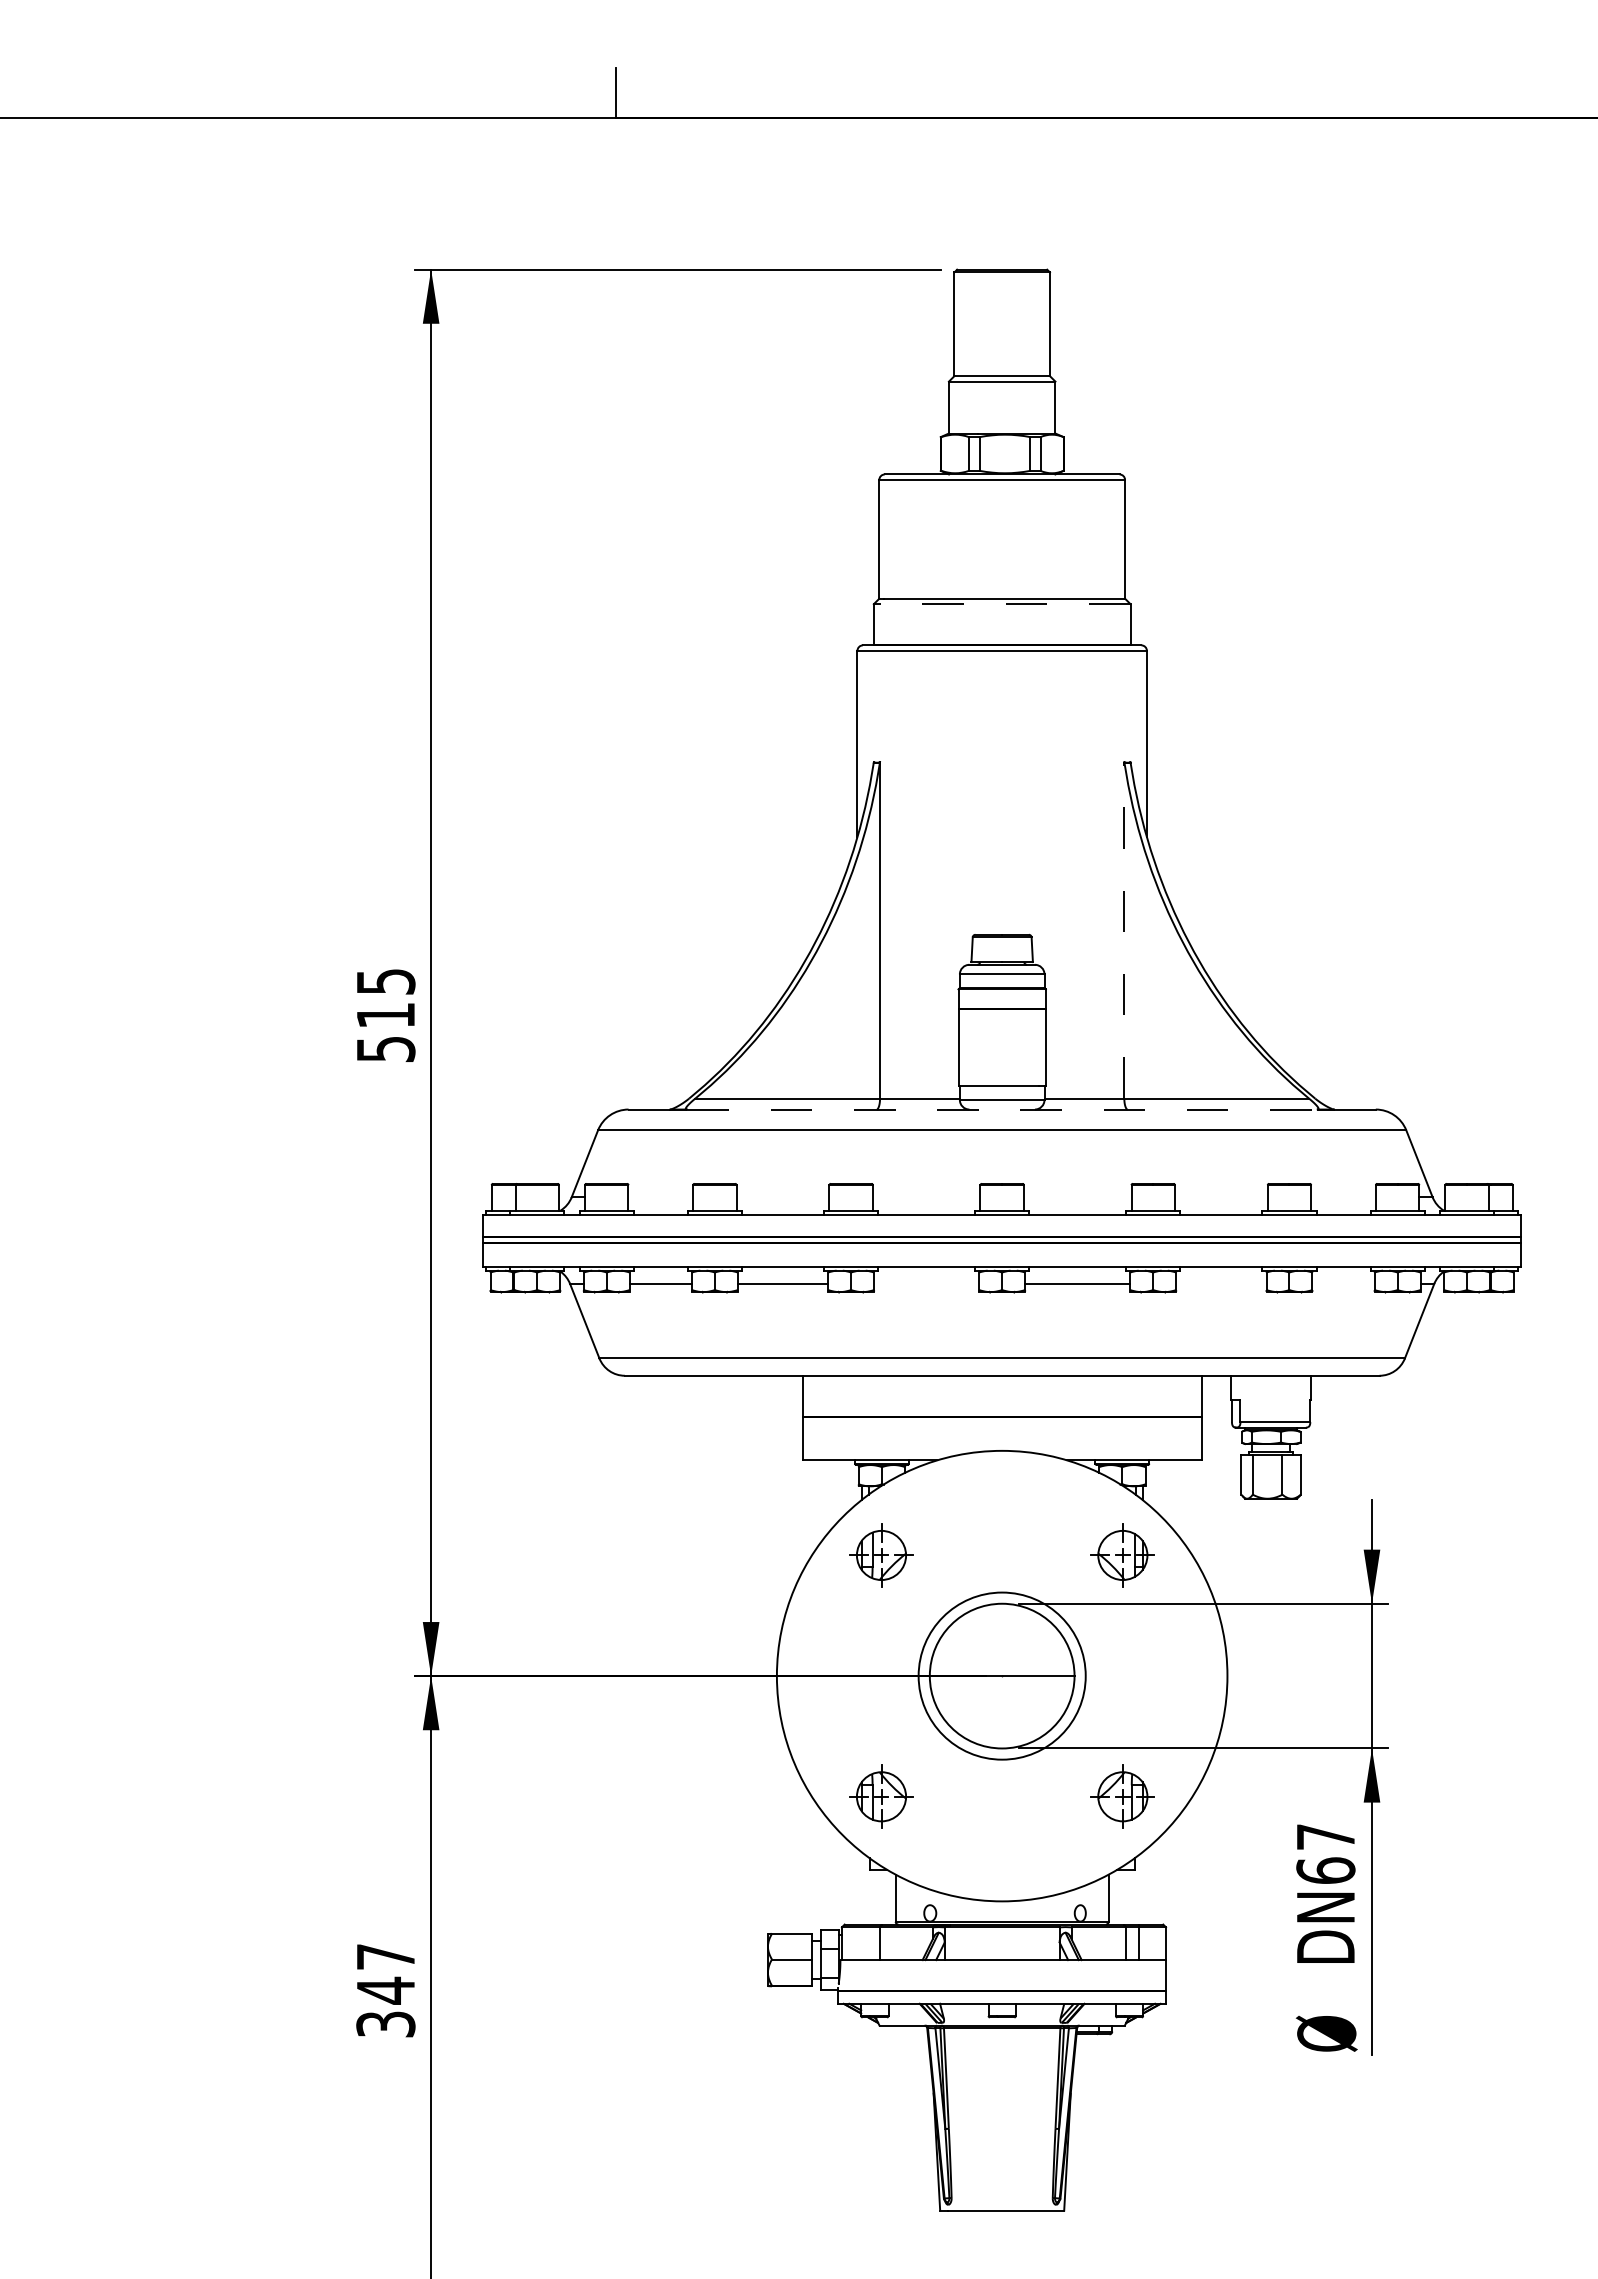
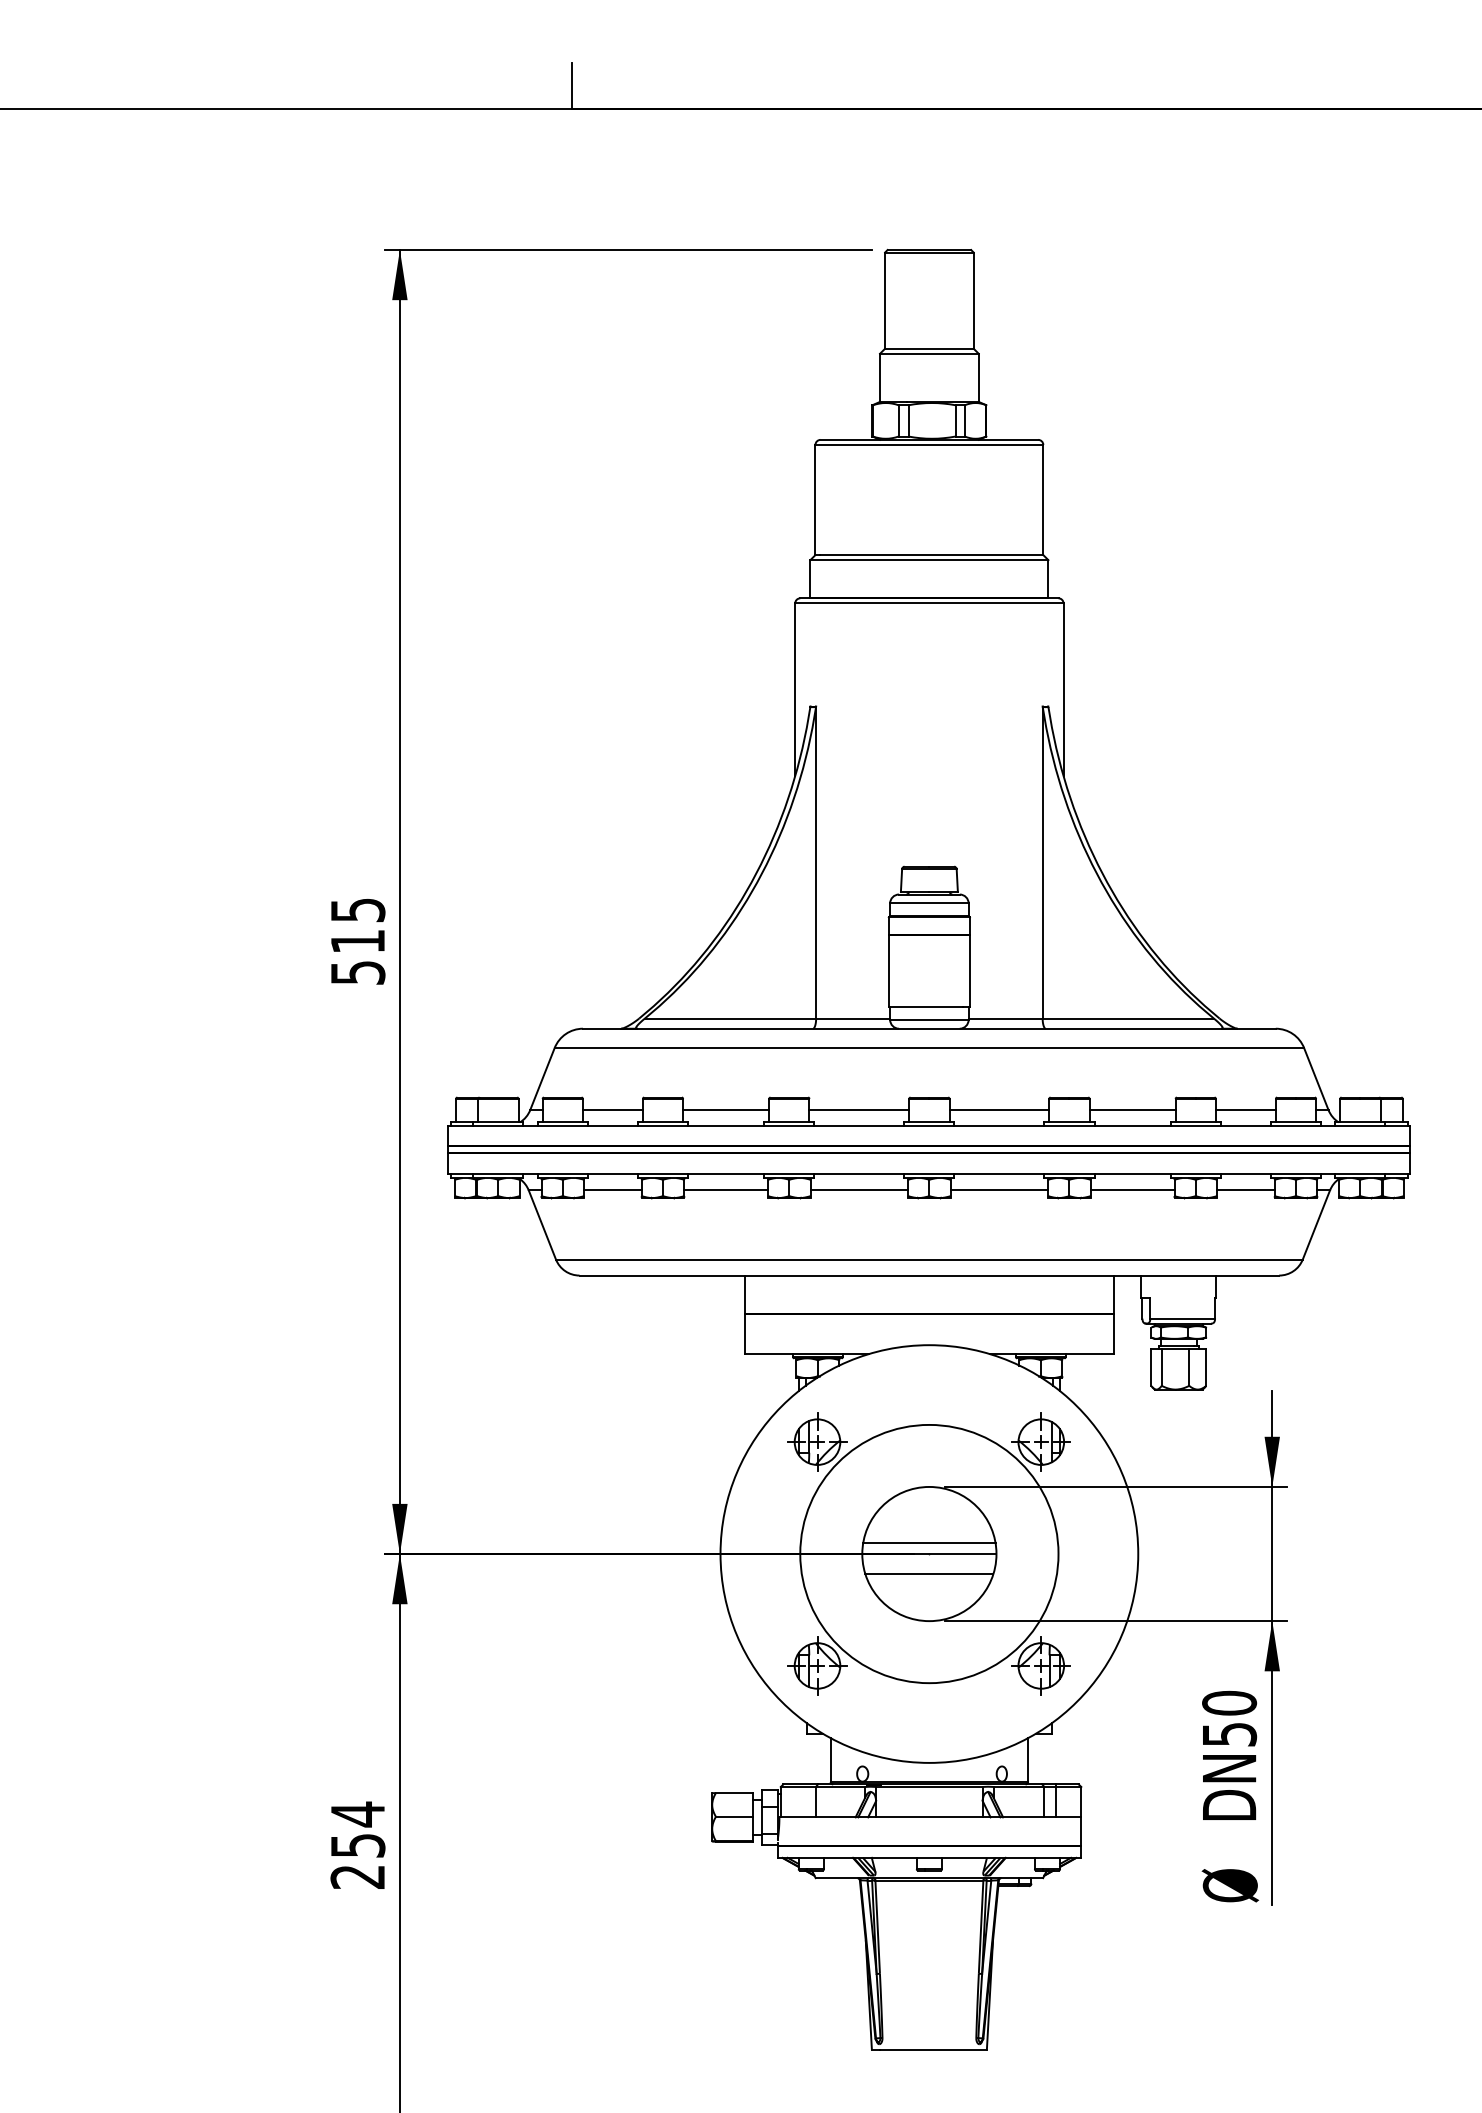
line: (1001, 604) -> (928, 560), dashed -> solid
line: (1124, 929) -> (1042, 861), dashed -> solid
line: (1002, 1109) -> (929, 1028), dashed -> solid
line: (660, 1197) -> (612, 1110), added
line: (782, 1197) -> (725, 1110), added
line: (926, 1197) -> (859, 1110), added
line: (1077, 1197) -> (999, 1110), added
line: (1220, 1197) -> (1131, 1110), added
line: (1343, 1197) -> (1245, 1110), added
line: (926, 1283) -> (859, 1190), added
line: (1221, 1283) -> (1132, 1190), added
line: (1343, 1283) -> (1245, 1190), added
line: (1001, 1664) -> (928, 1543), added
circle: (1001, 1675) -> (928, 1553), size x1.67
line: (1002, 1697) -> (929, 1573), added
text: (1325, 1853) -> (1229, 1718), DN67 -> DN50
text: (385, 1990) -> (357, 1845), 347 -> 254

